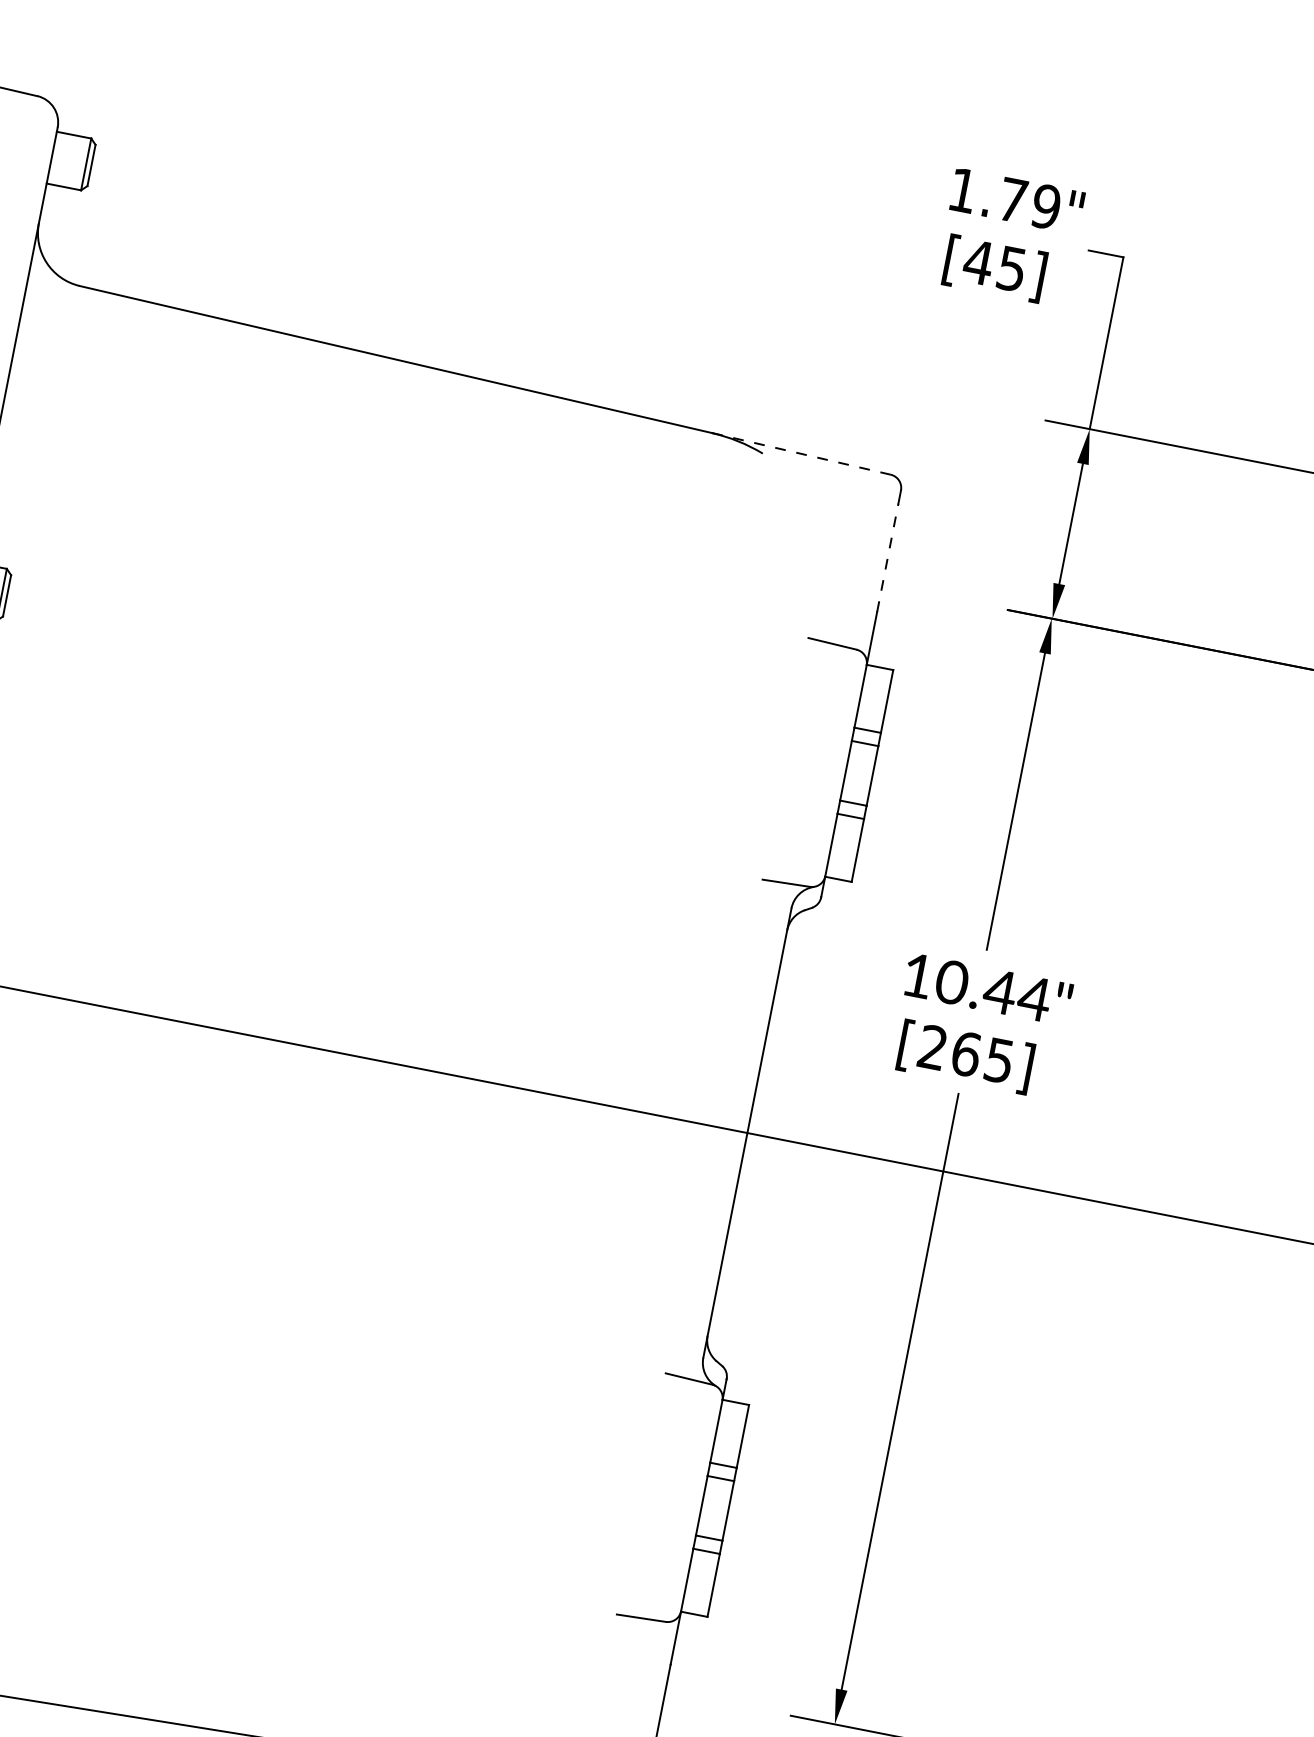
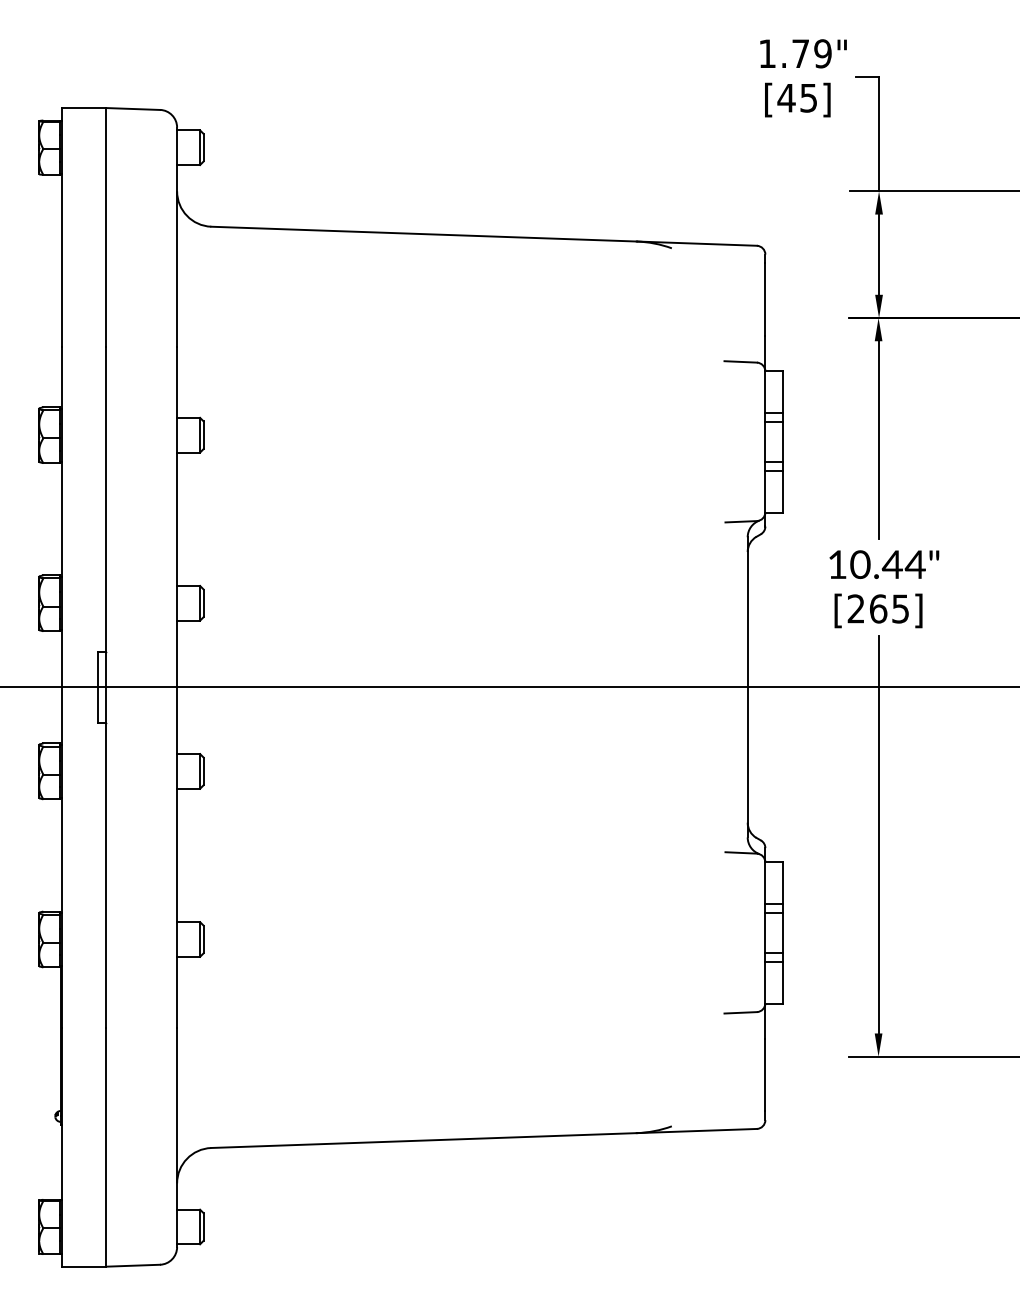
line: (801, 453) -> (696, 243), dashed -> solid
line: (887, 557) -> (765, 299), dashed -> solid

